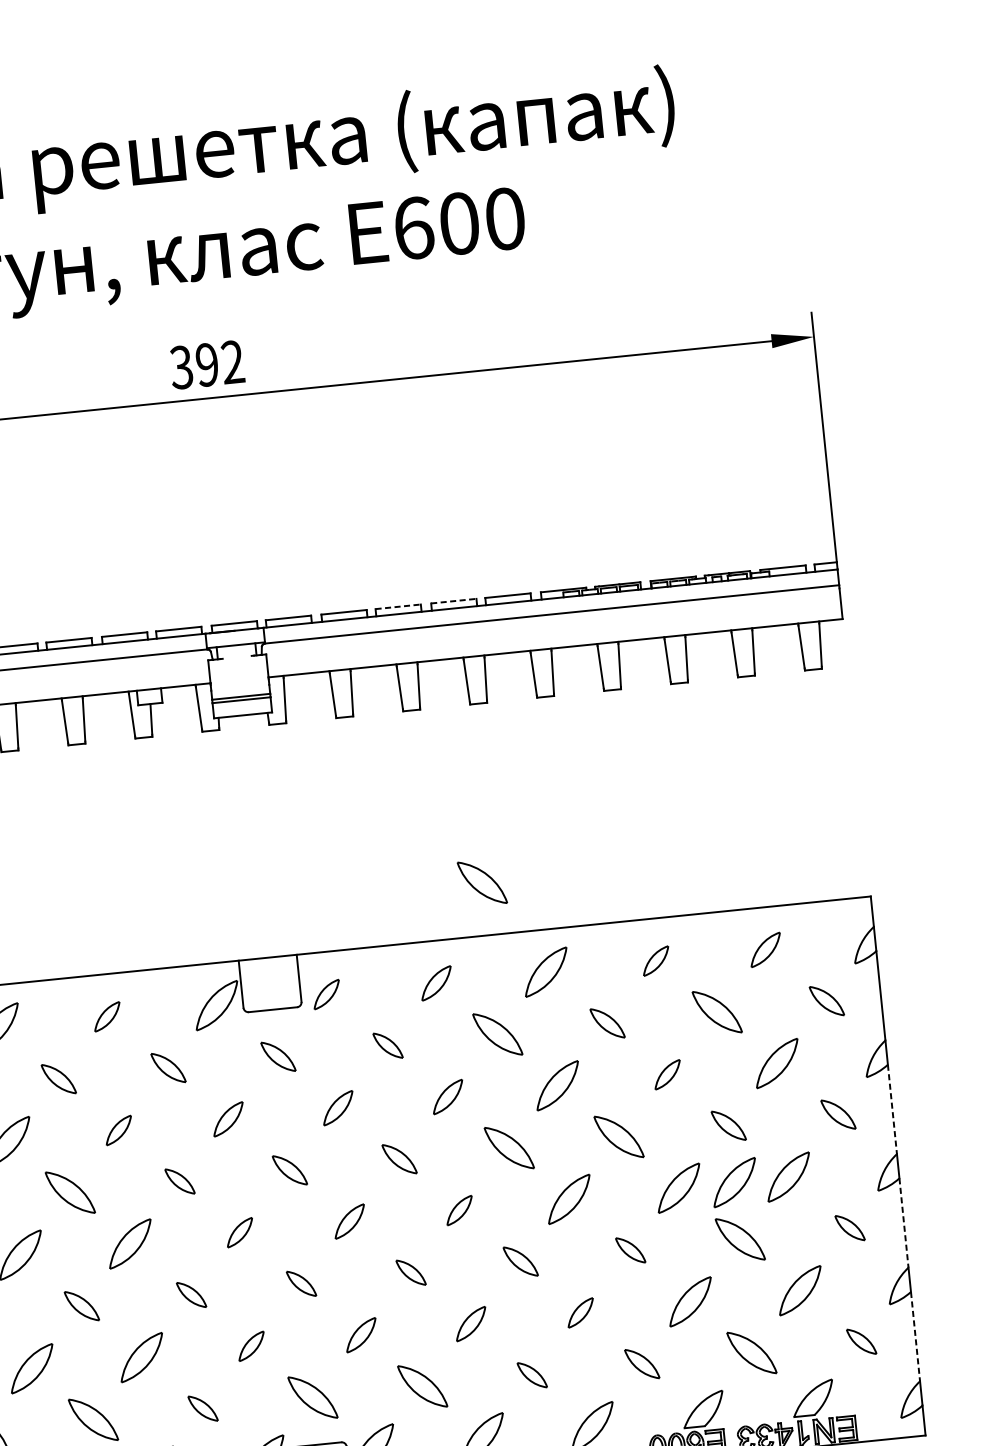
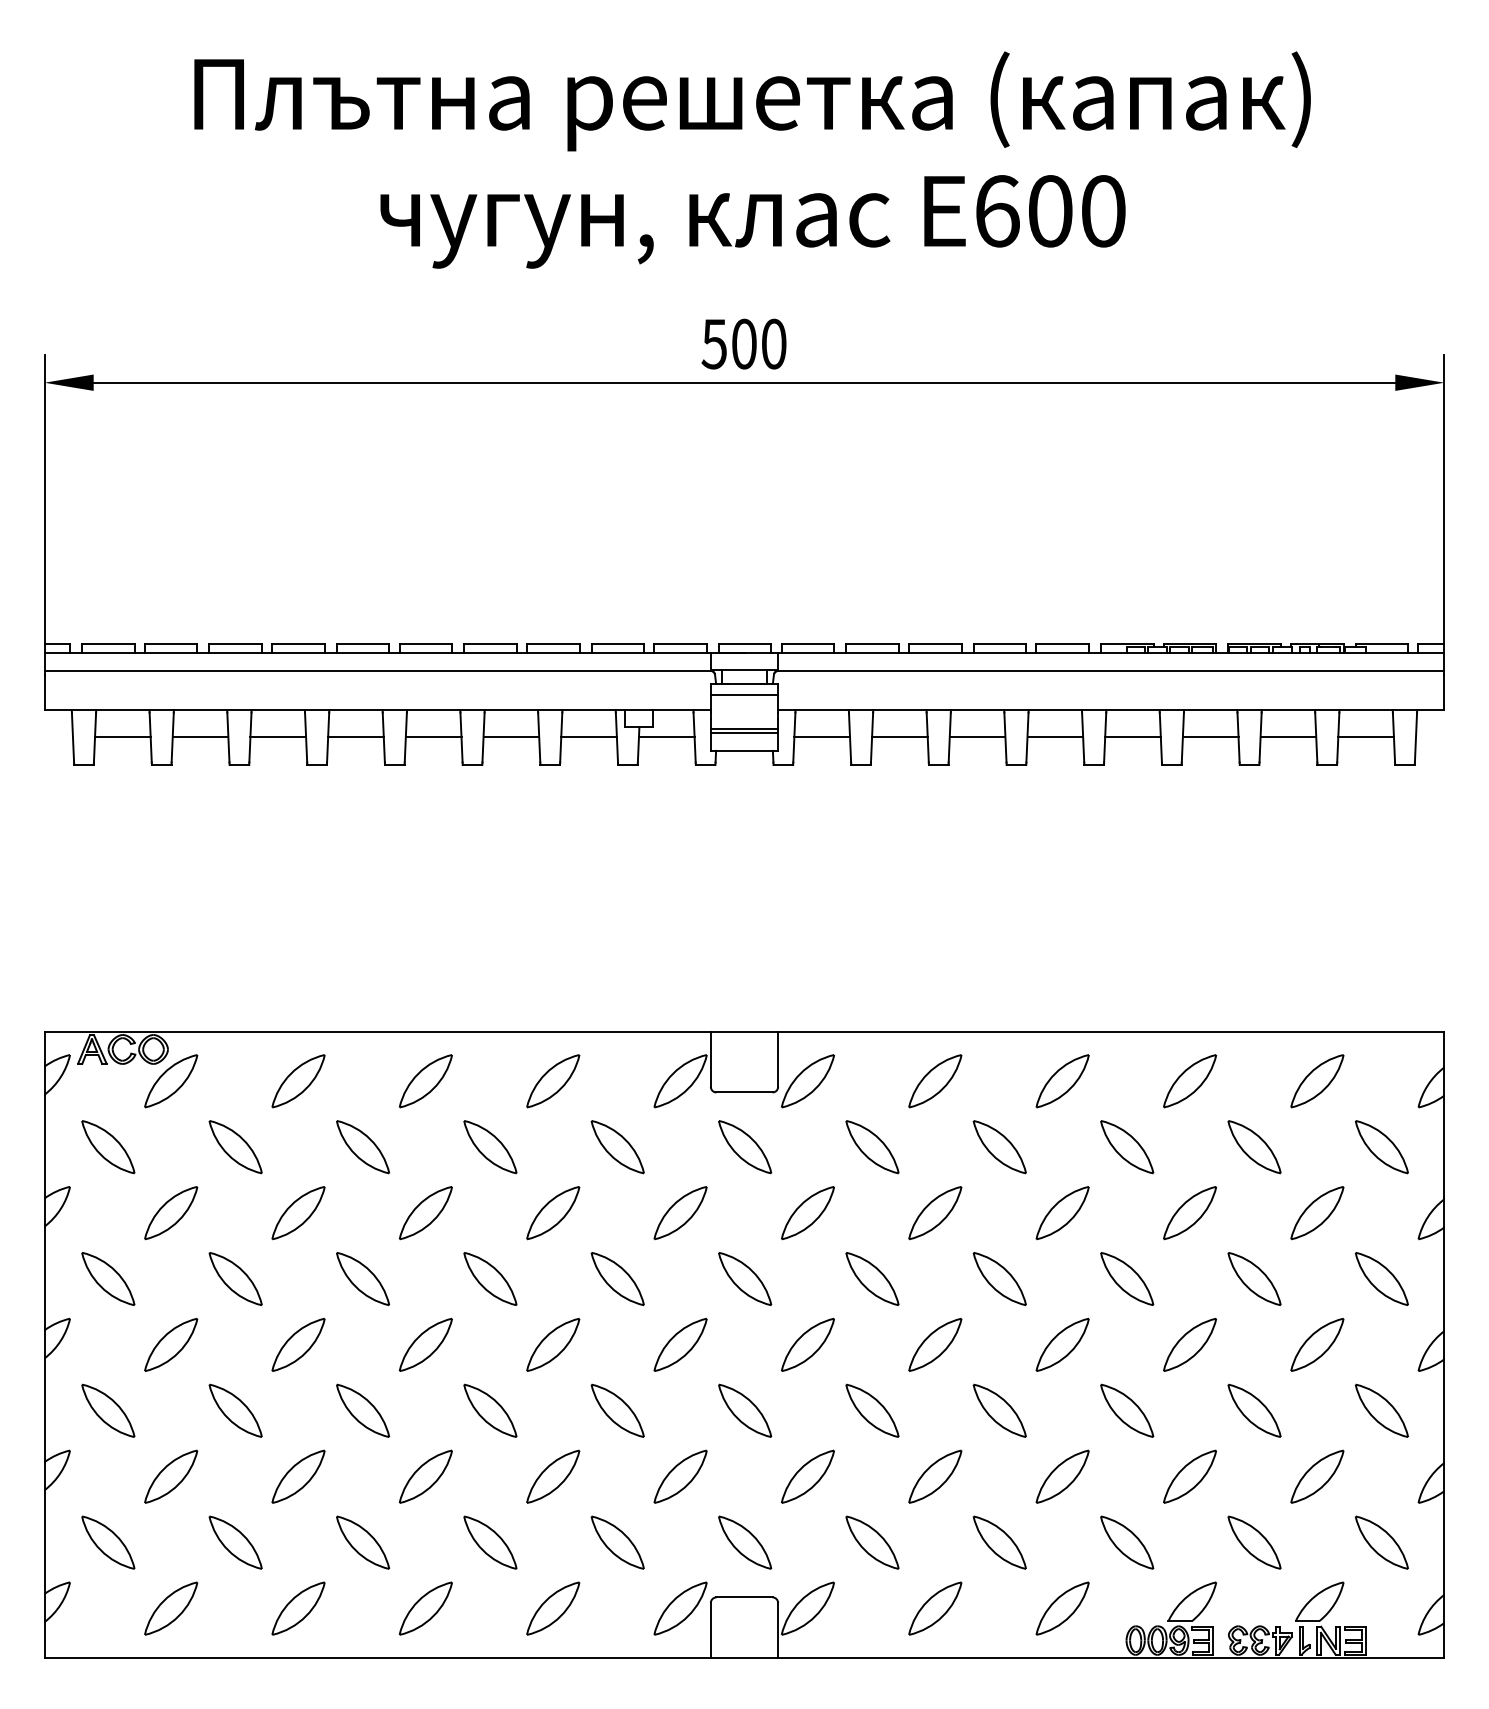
text: (206, 364) -> (743, 343), 392 -> 500
line: (454, 601) -> (1000, 644), dashed -> solid
line: (398, 606) -> (935, 644), dashed -> solid
line: (776, 648) -> (1365, 736), added
line: (710, 655) -> (1288, 736), added
line: (237, 657) -> (744, 683), added
line: (643, 662) -> (1210, 736), added
line: (238, 666) -> (744, 694), added
line: (576, 669) -> (1132, 736), added
line: (509, 675) -> (1055, 736), added
line: (442, 682) -> (977, 736), added
line: (375, 689) -> (899, 736), added
line: (309, 696) -> (822, 736), added
line: (174, 709) -> (666, 736), added
line: (107, 716) -> (588, 736), added
line: (41, 723) -> (511, 736), added
part: (482, 883) -> (999, 971), removed
part: (765, 950) -> (1317, 1081), size x1.43
part: (656, 961) -> (1190, 1081), size x1.67
part: (436, 983) -> (935, 1081), size x1.43
part: (326, 994) -> (807, 1081), size x1.67
part: (826, 1001) -> (1381, 1147), size x1.43
part: (107, 1016) -> (553, 1081), size x1.67
part: (607, 1023) -> (1127, 1147), size x1.43
part: (388, 1045) -> (872, 1147), size x1.67
part: (278, 1057) -> (745, 1147), size x1.43
part: (168, 1068) -> (617, 1147), size x1.43
part: (667, 1074) -> (1190, 1213), size x1.67
part: (58, 1079) -> (490, 1147), size x1.43
part: (448, 1097) -> (935, 1213), size x1.43
part: (337, 1108) -> (807, 1213), size x1.43
line: (892, 1109) -> (1444, 1279), dashed -> solid
part: (838, 1114) -> (1381, 1278), size x1.43
part: (228, 1119) -> (680, 1213), size x1.43
part: (728, 1125) -> (1254, 1278), size x1.43
part: (119, 1130) -> (553, 1213), size x1.67
part: (399, 1158) -> (872, 1278), size x1.43
part: (290, 1169) -> (745, 1278), size x1.43
part: (179, 1181) -> (617, 1278), size x1.67
part: (734, 1182) -> (1254, 1344), removed
part: (459, 1210) -> (935, 1344), size x1.67
part: (349, 1221) -> (807, 1344), size x1.43
line: (904, 1223) -> (1444, 1411), dashed -> solid
part: (849, 1227) -> (1381, 1410), size x1.67
part: (239, 1232) -> (680, 1344), size x1.67
part: (630, 1250) -> (1127, 1410), size x1.67
part: (520, 1261) -> (999, 1410), size x1.43
part: (411, 1272) -> (872, 1410), size x1.67
part: (301, 1283) -> (745, 1410), size x1.67
part: (191, 1294) -> (617, 1410), size x1.67
part: (81, 1305) -> (490, 1410), size x1.43
part: (580, 1312) -> (1062, 1476), size x1.67
part: (471, 1323) -> (935, 1476), size x1.43
part: (360, 1335) -> (807, 1476), size x1.43
line: (915, 1336) -> (1444, 1542), dashed -> solid
part: (861, 1341) -> (1381, 1542), size x1.67
part: (251, 1346) -> (680, 1476), size x1.67
part: (642, 1363) -> (1127, 1542), size x1.43
part: (532, 1375) -> (999, 1542), size x1.67
part: (202, 1408) -> (617, 1542), size x1.67

